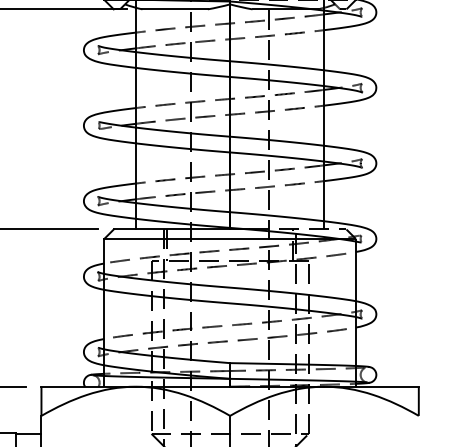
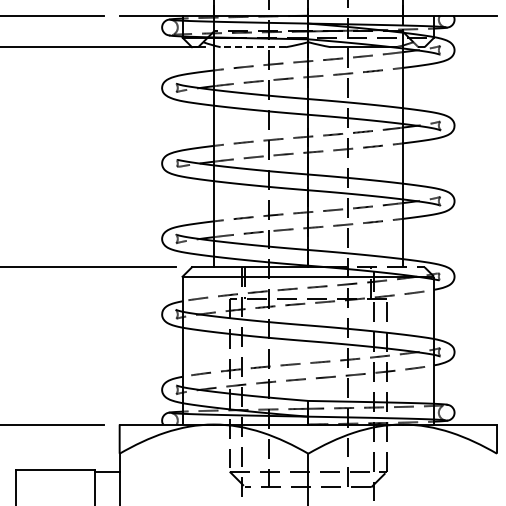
line: (175, 9) -> (253, 47), solid -> dashed

